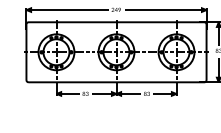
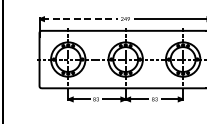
line: (69, 10) -> (80, 19), solid -> dashed

